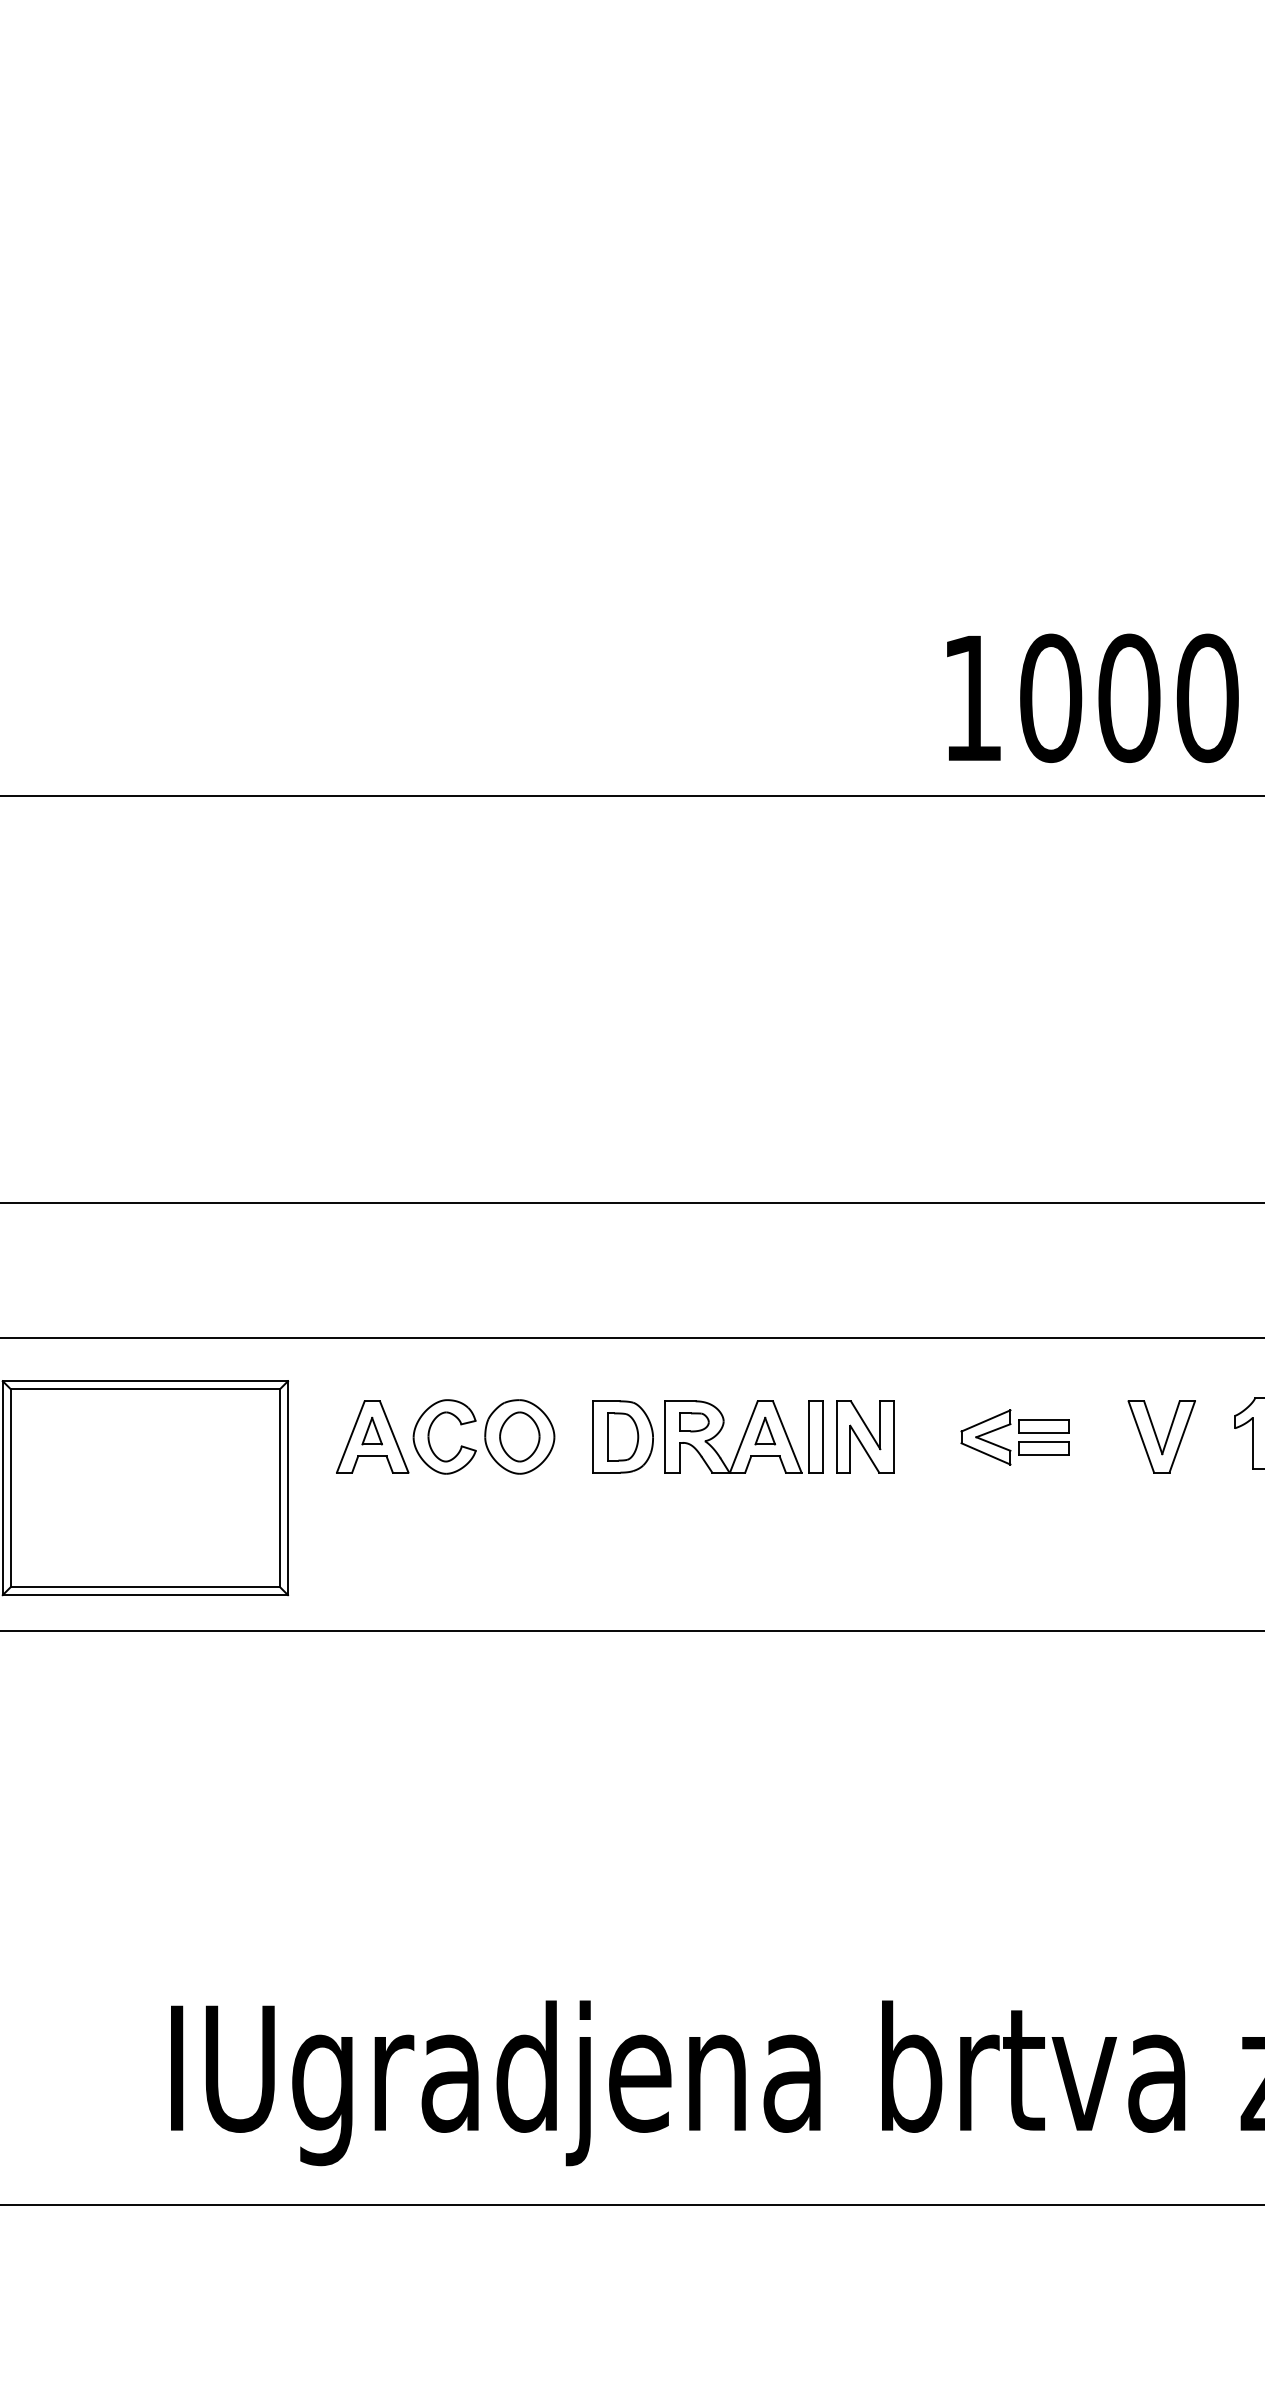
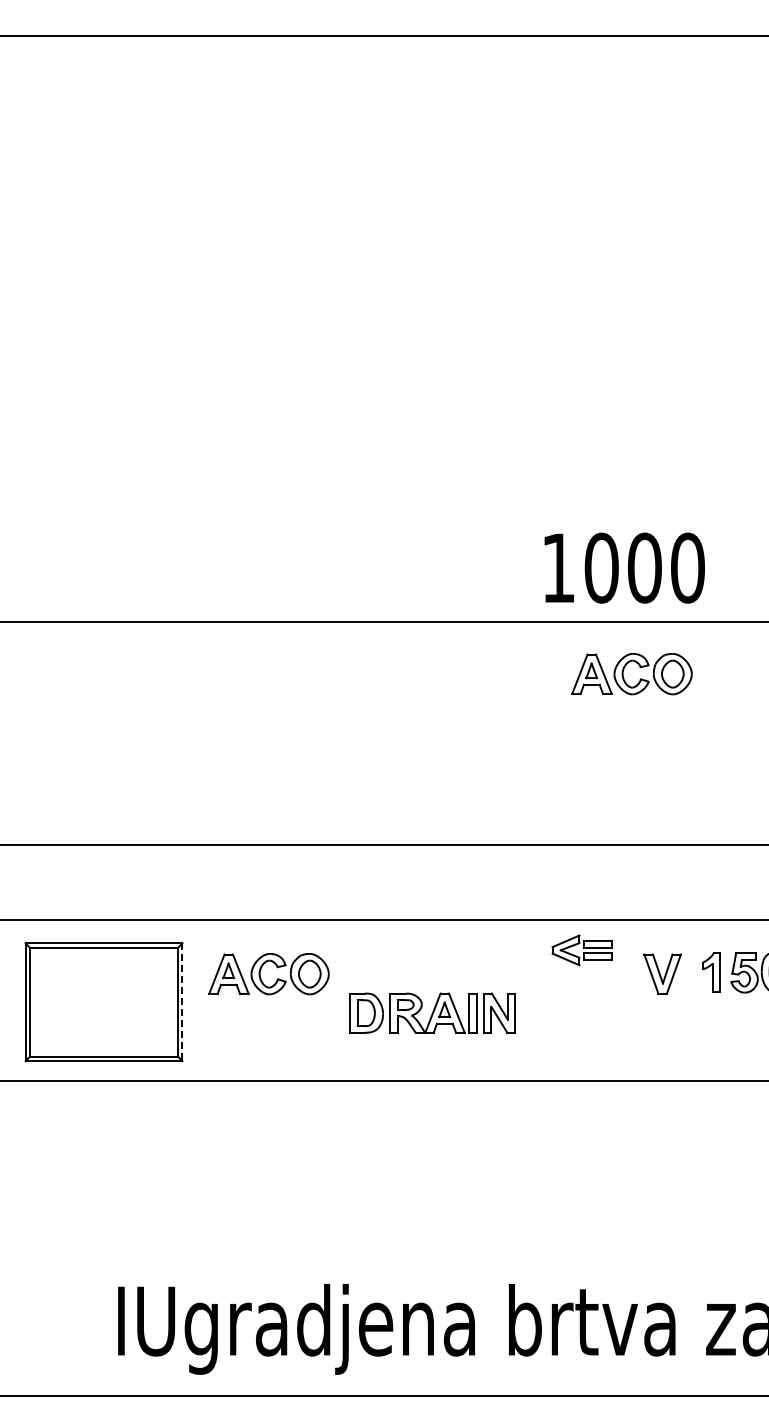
part: (1090, 891) -> (623, 674), added
part: (743, 1435) -> (432, 1012), moved
part: (1014, 1437) -> (581, 950), moved
line: (288, 1488) -> (182, 1002), solid -> dashed

